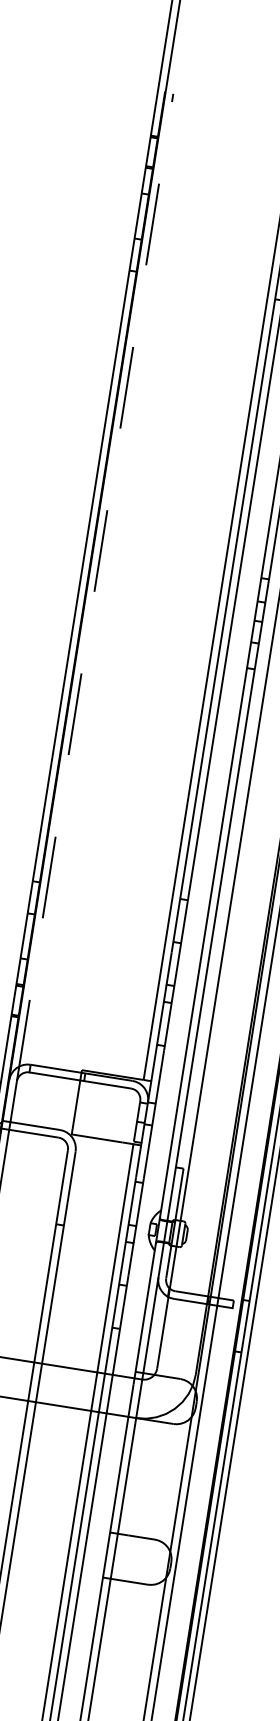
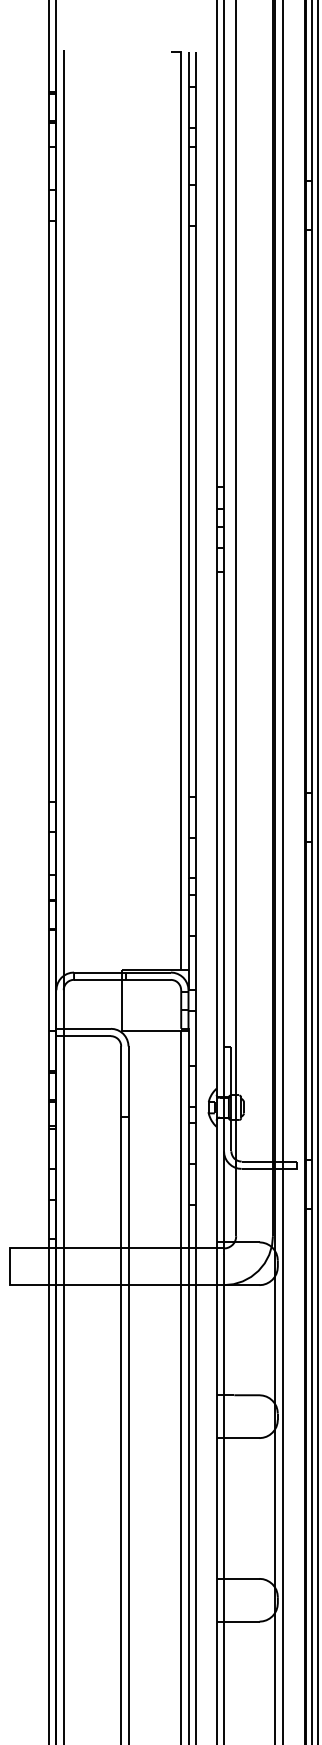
line: (94, 587) -> (63, 519), dashed -> solid

